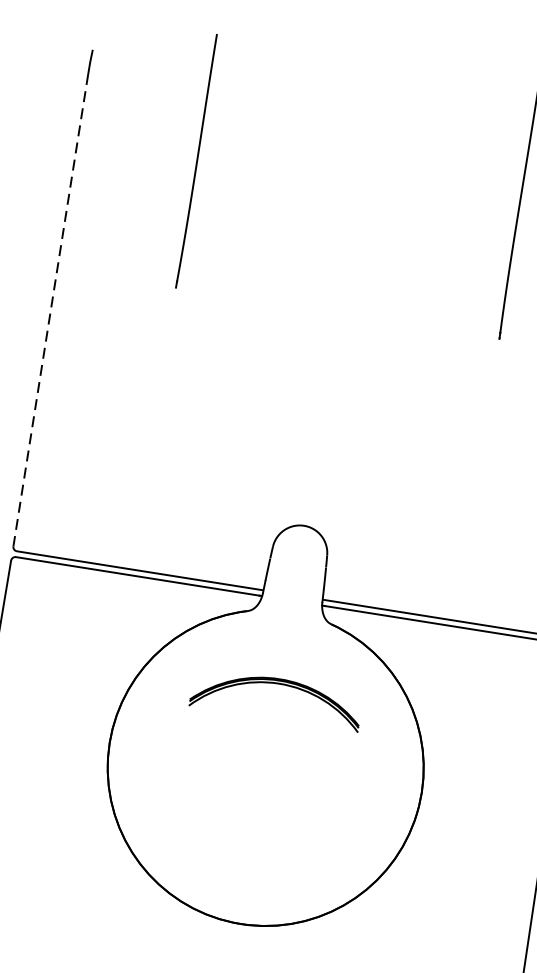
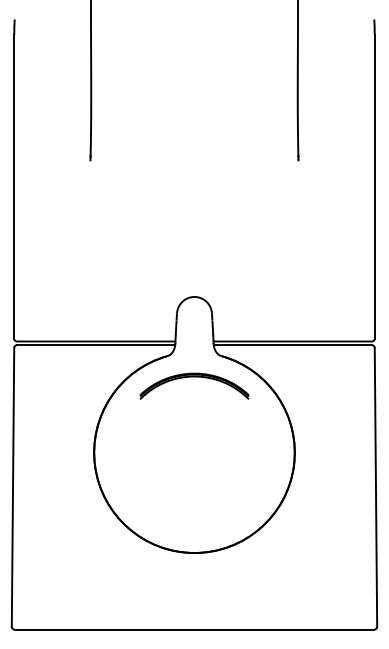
line: (51, 309) -> (14, 186), dashed -> solid
part: (278, 685) -> (194, 377), moved

